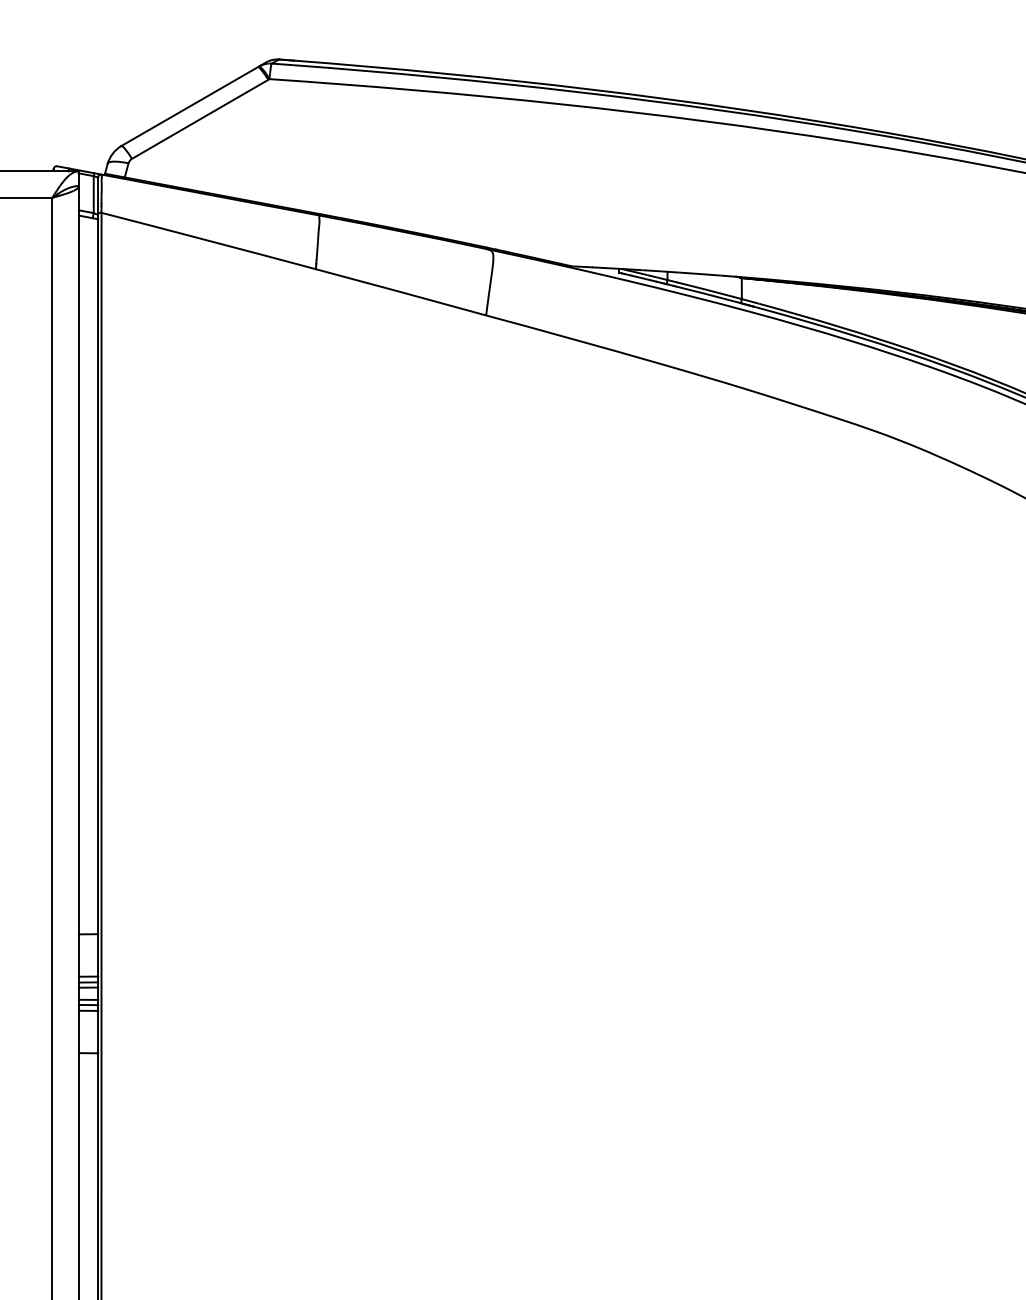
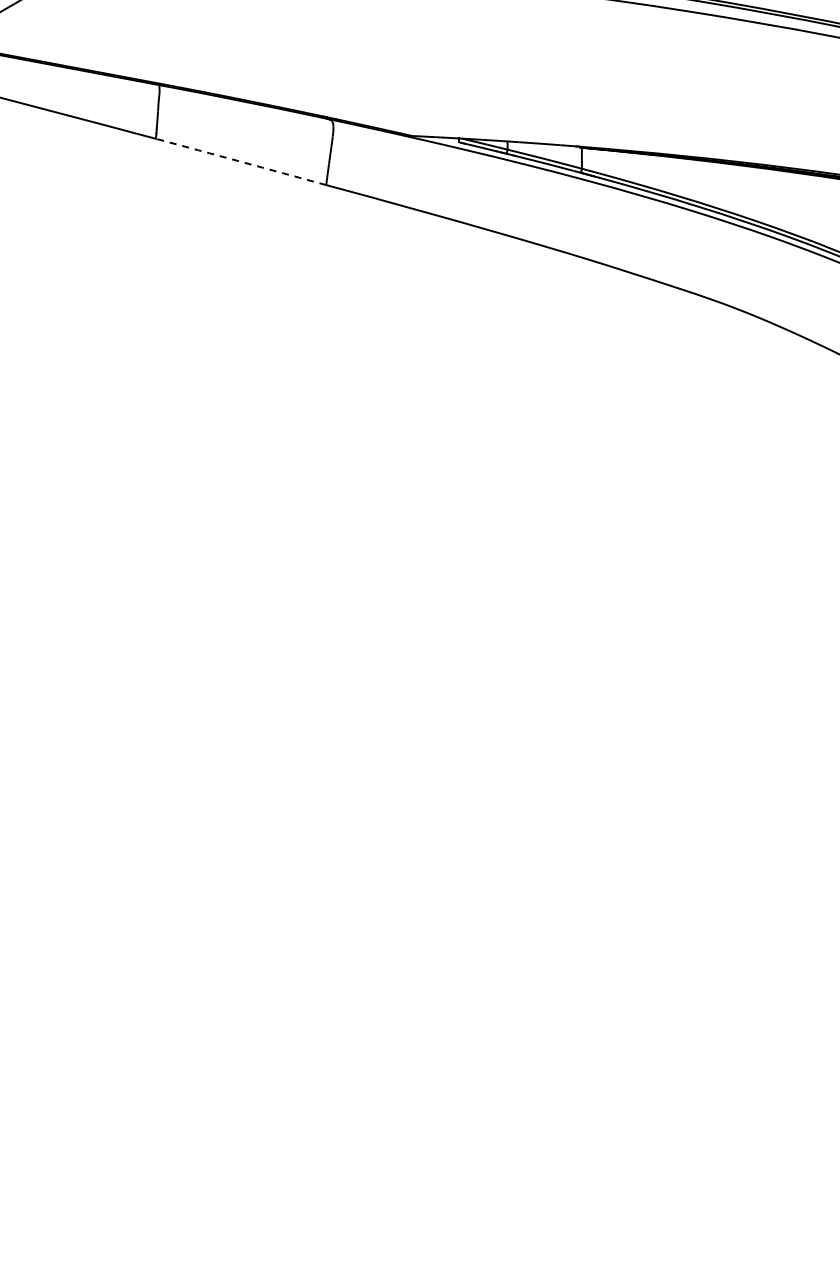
arc: (401, 292) -> (241, 162), solid -> dashed

